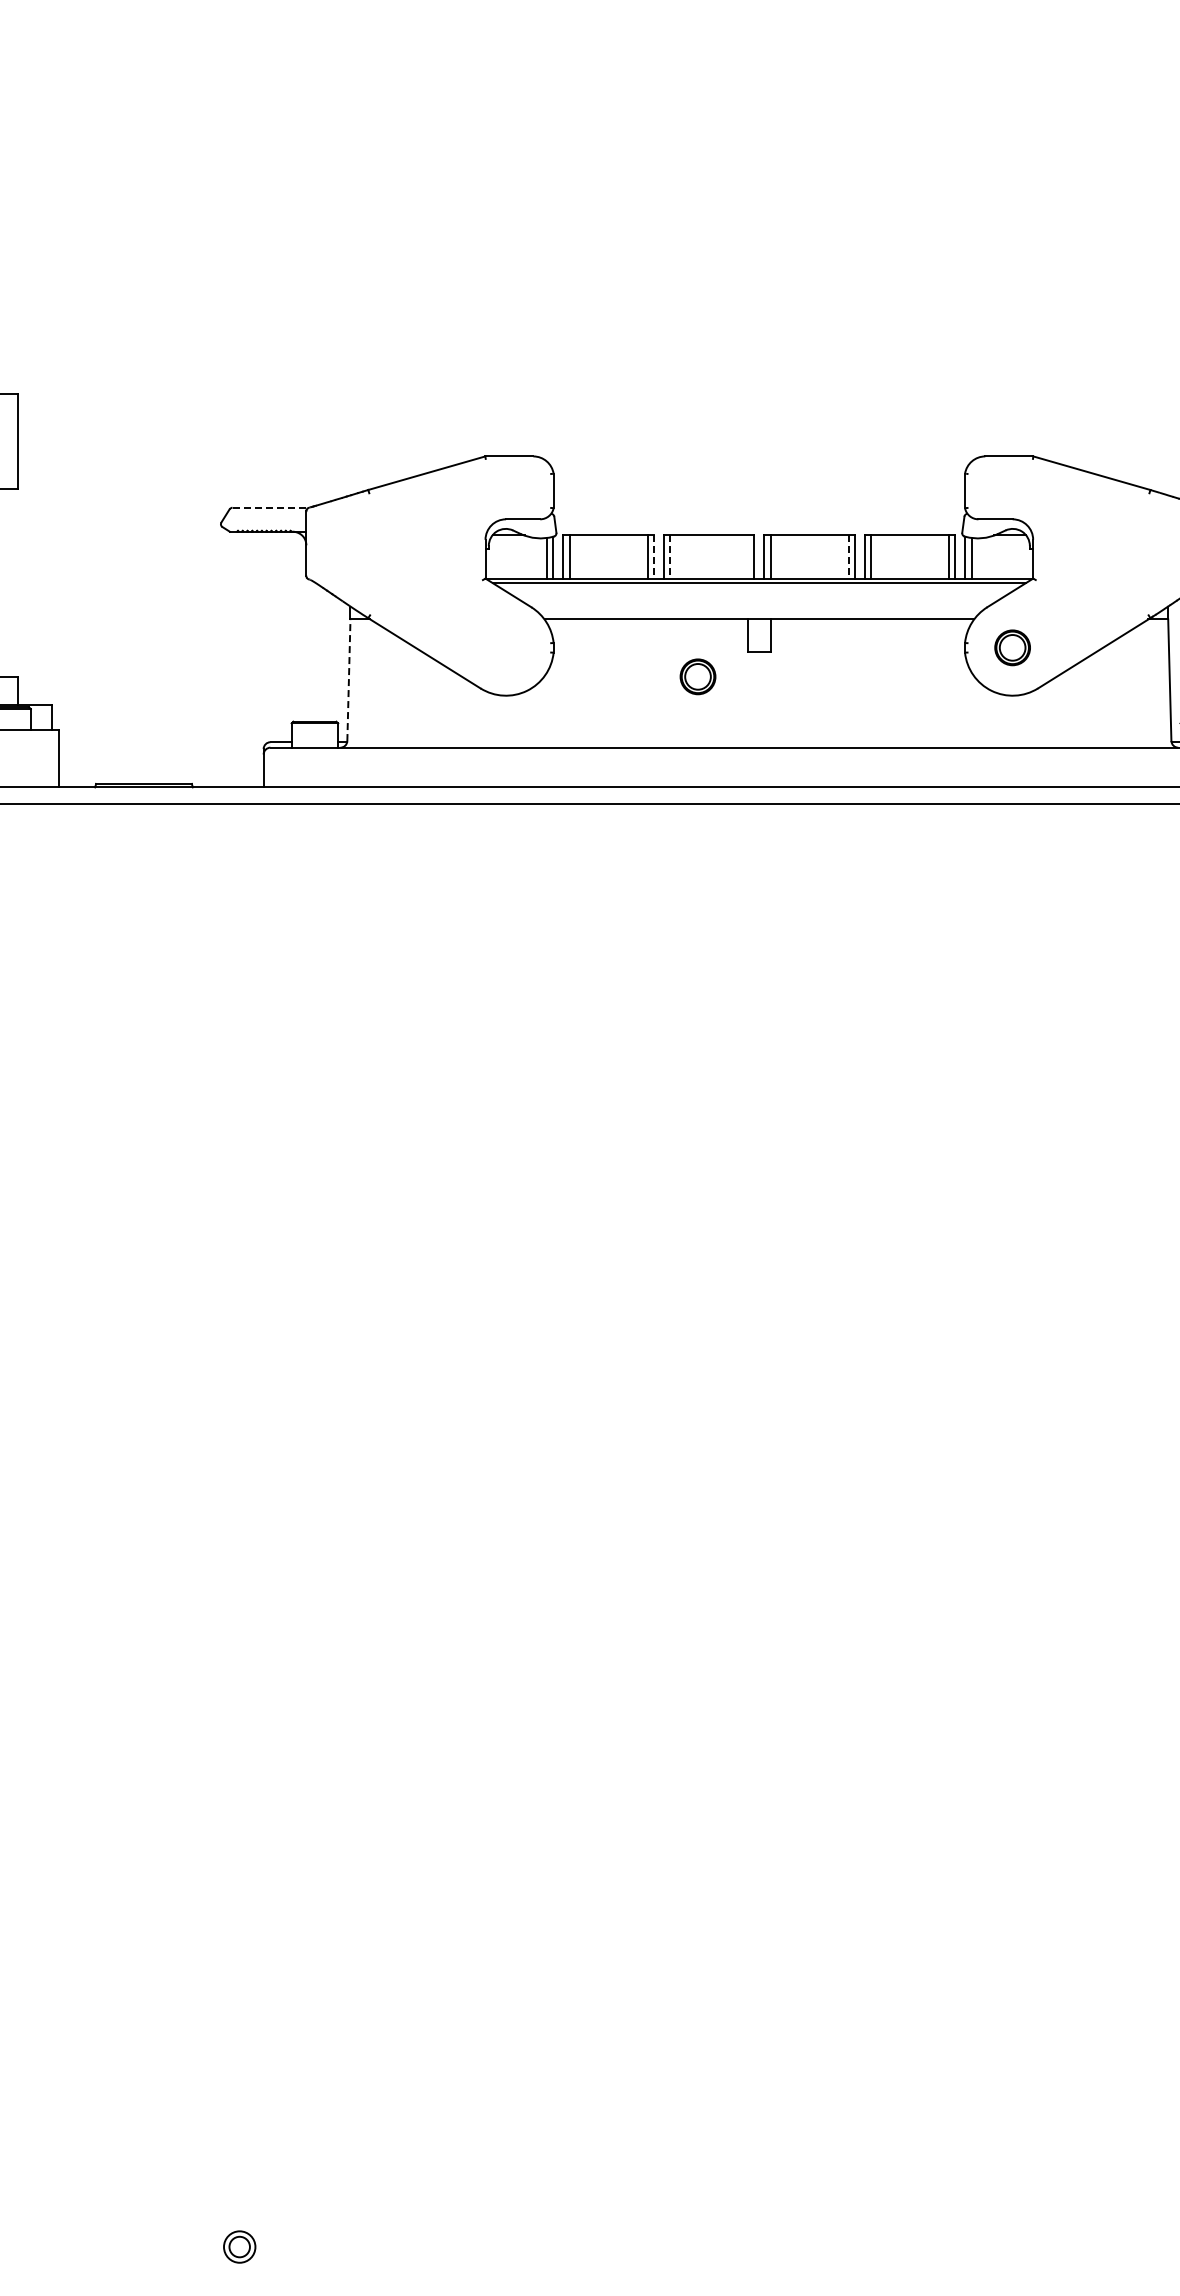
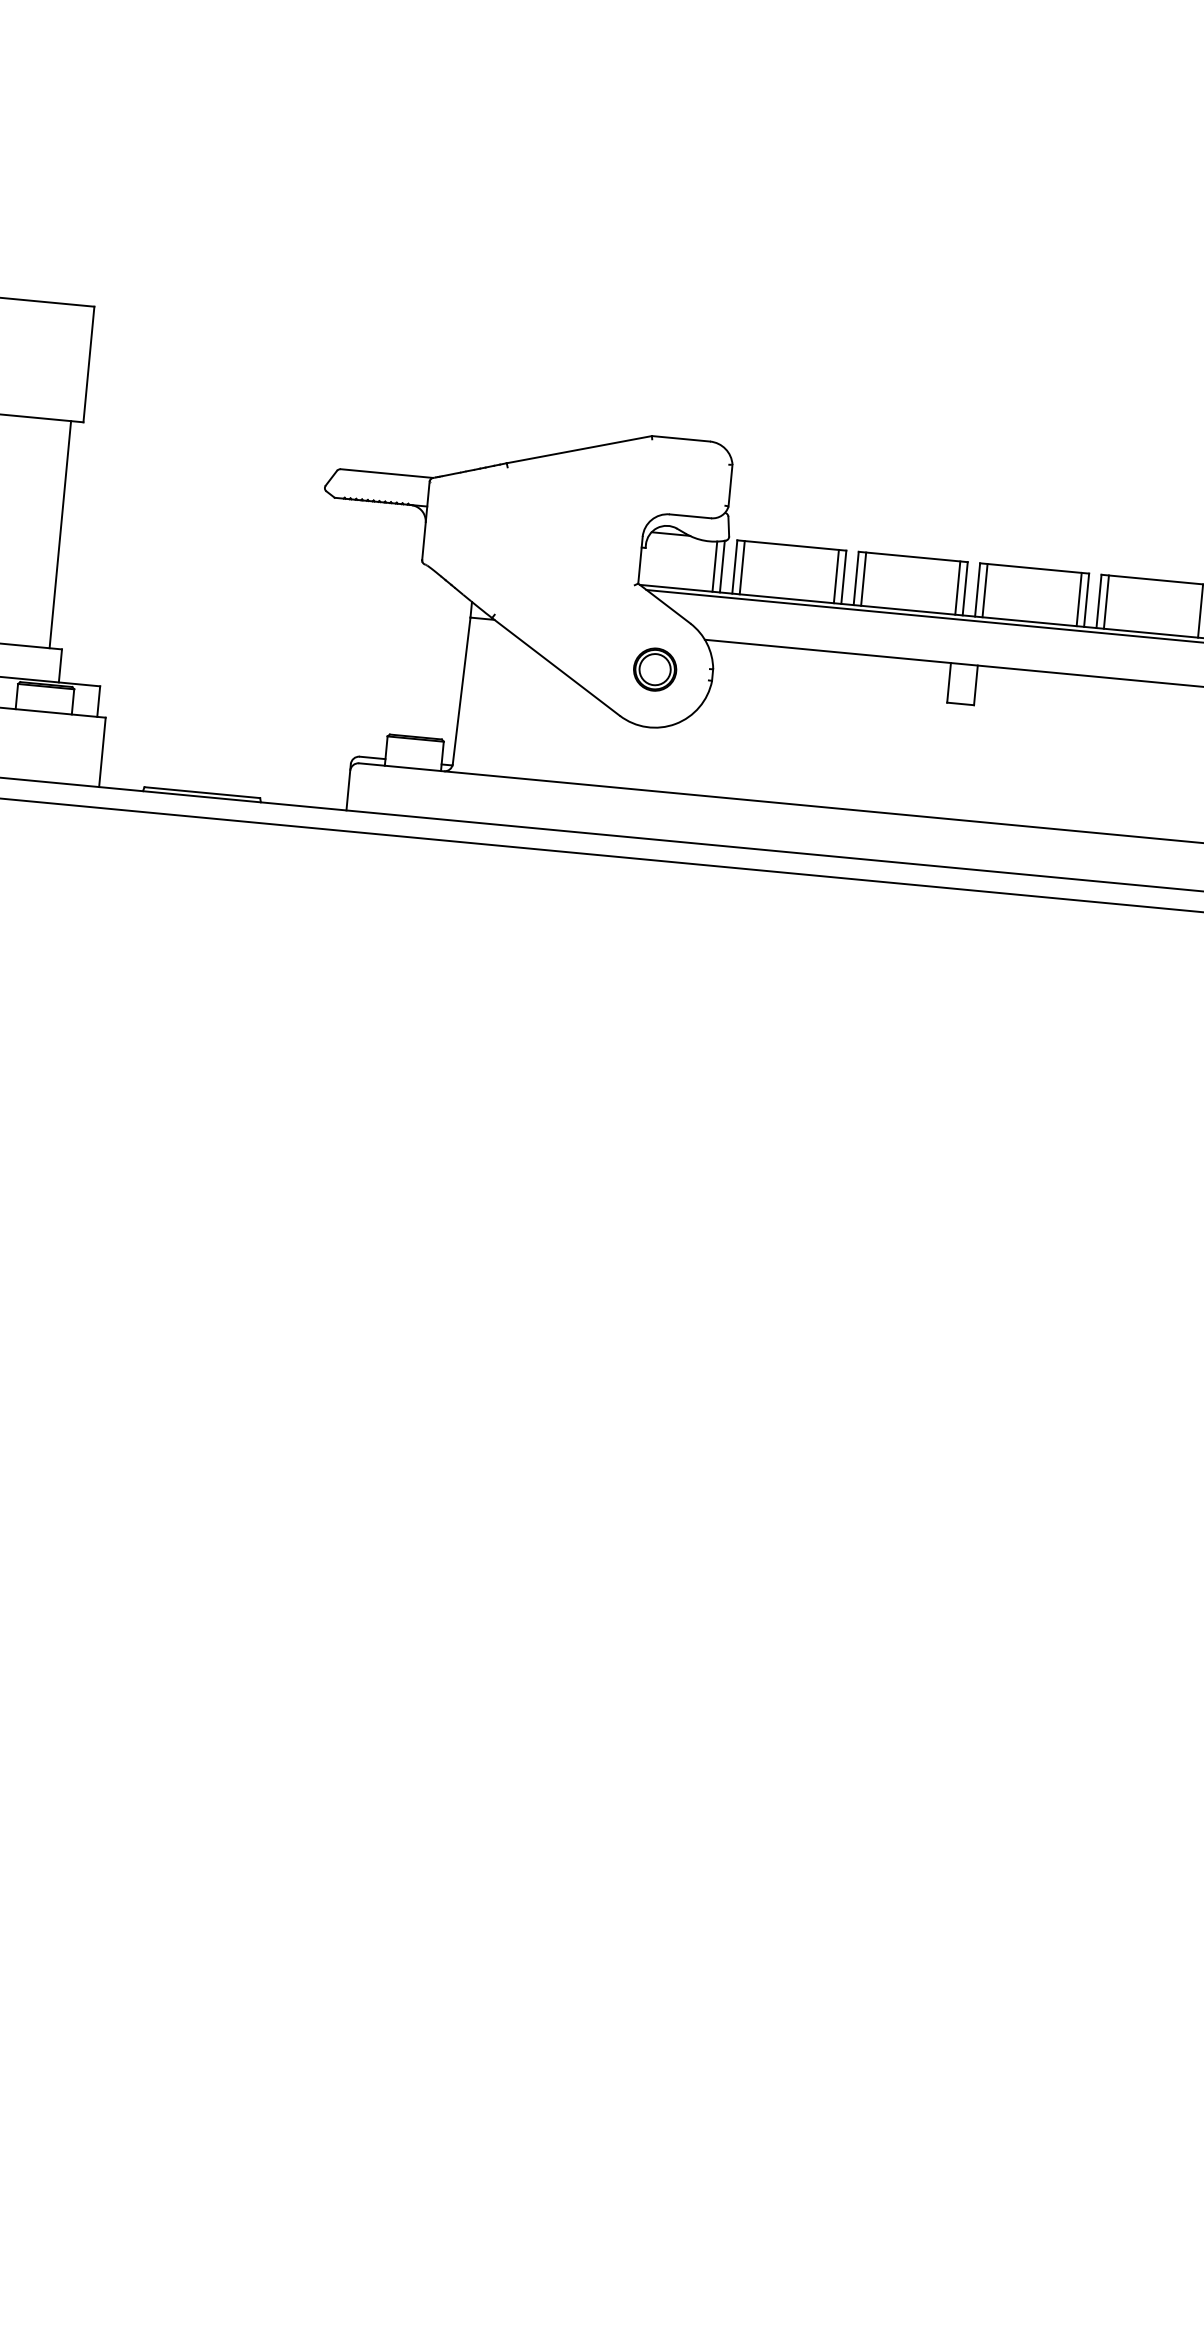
line: (271, 507) -> (387, 473), dashed -> solid
line: (653, 557) -> (843, 577), dashed -> solid
line: (670, 557) -> (864, 579), dashed -> solid
line: (748, 557) -> (958, 588), added
line: (848, 557) -> (1079, 599), dashed -> solid
line: (7, 583) -> (60, 534), added
part: (697, 676) -> (654, 669), moved
line: (348, 680) -> (461, 691), dashed -> solid

